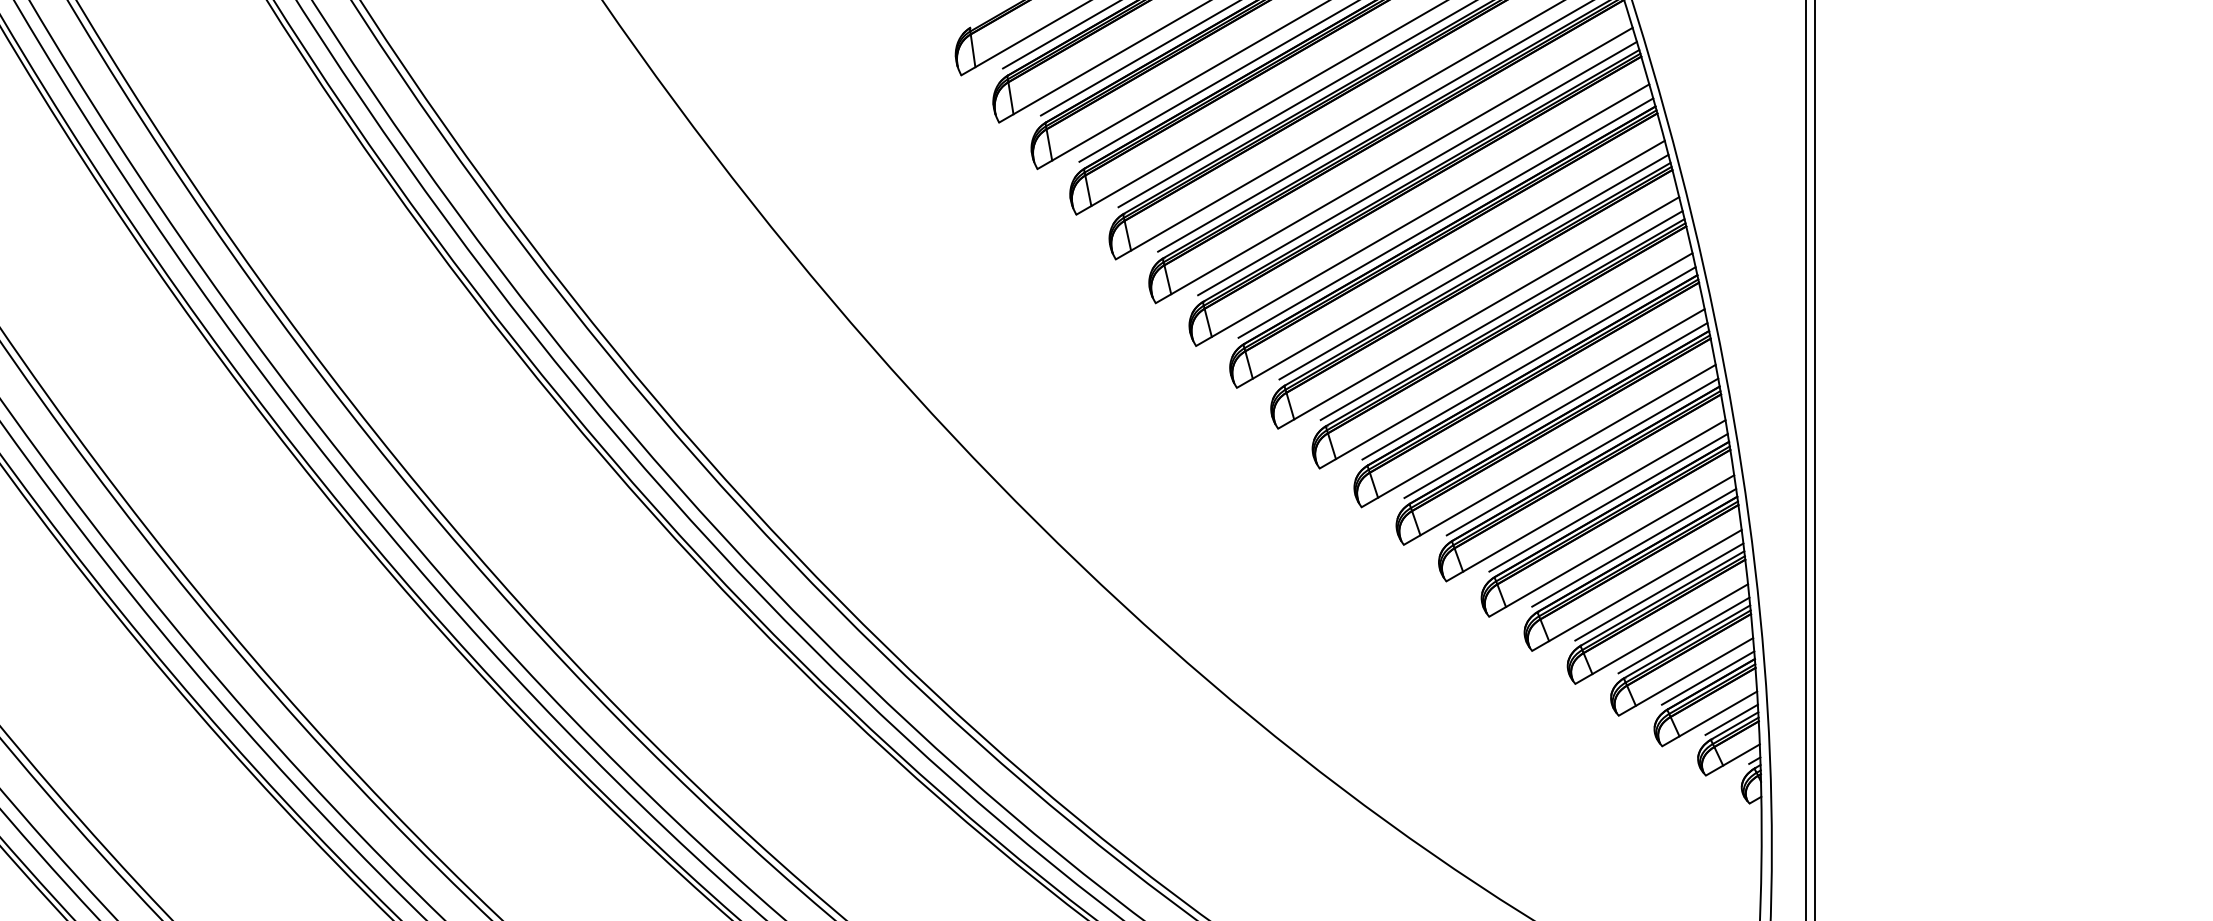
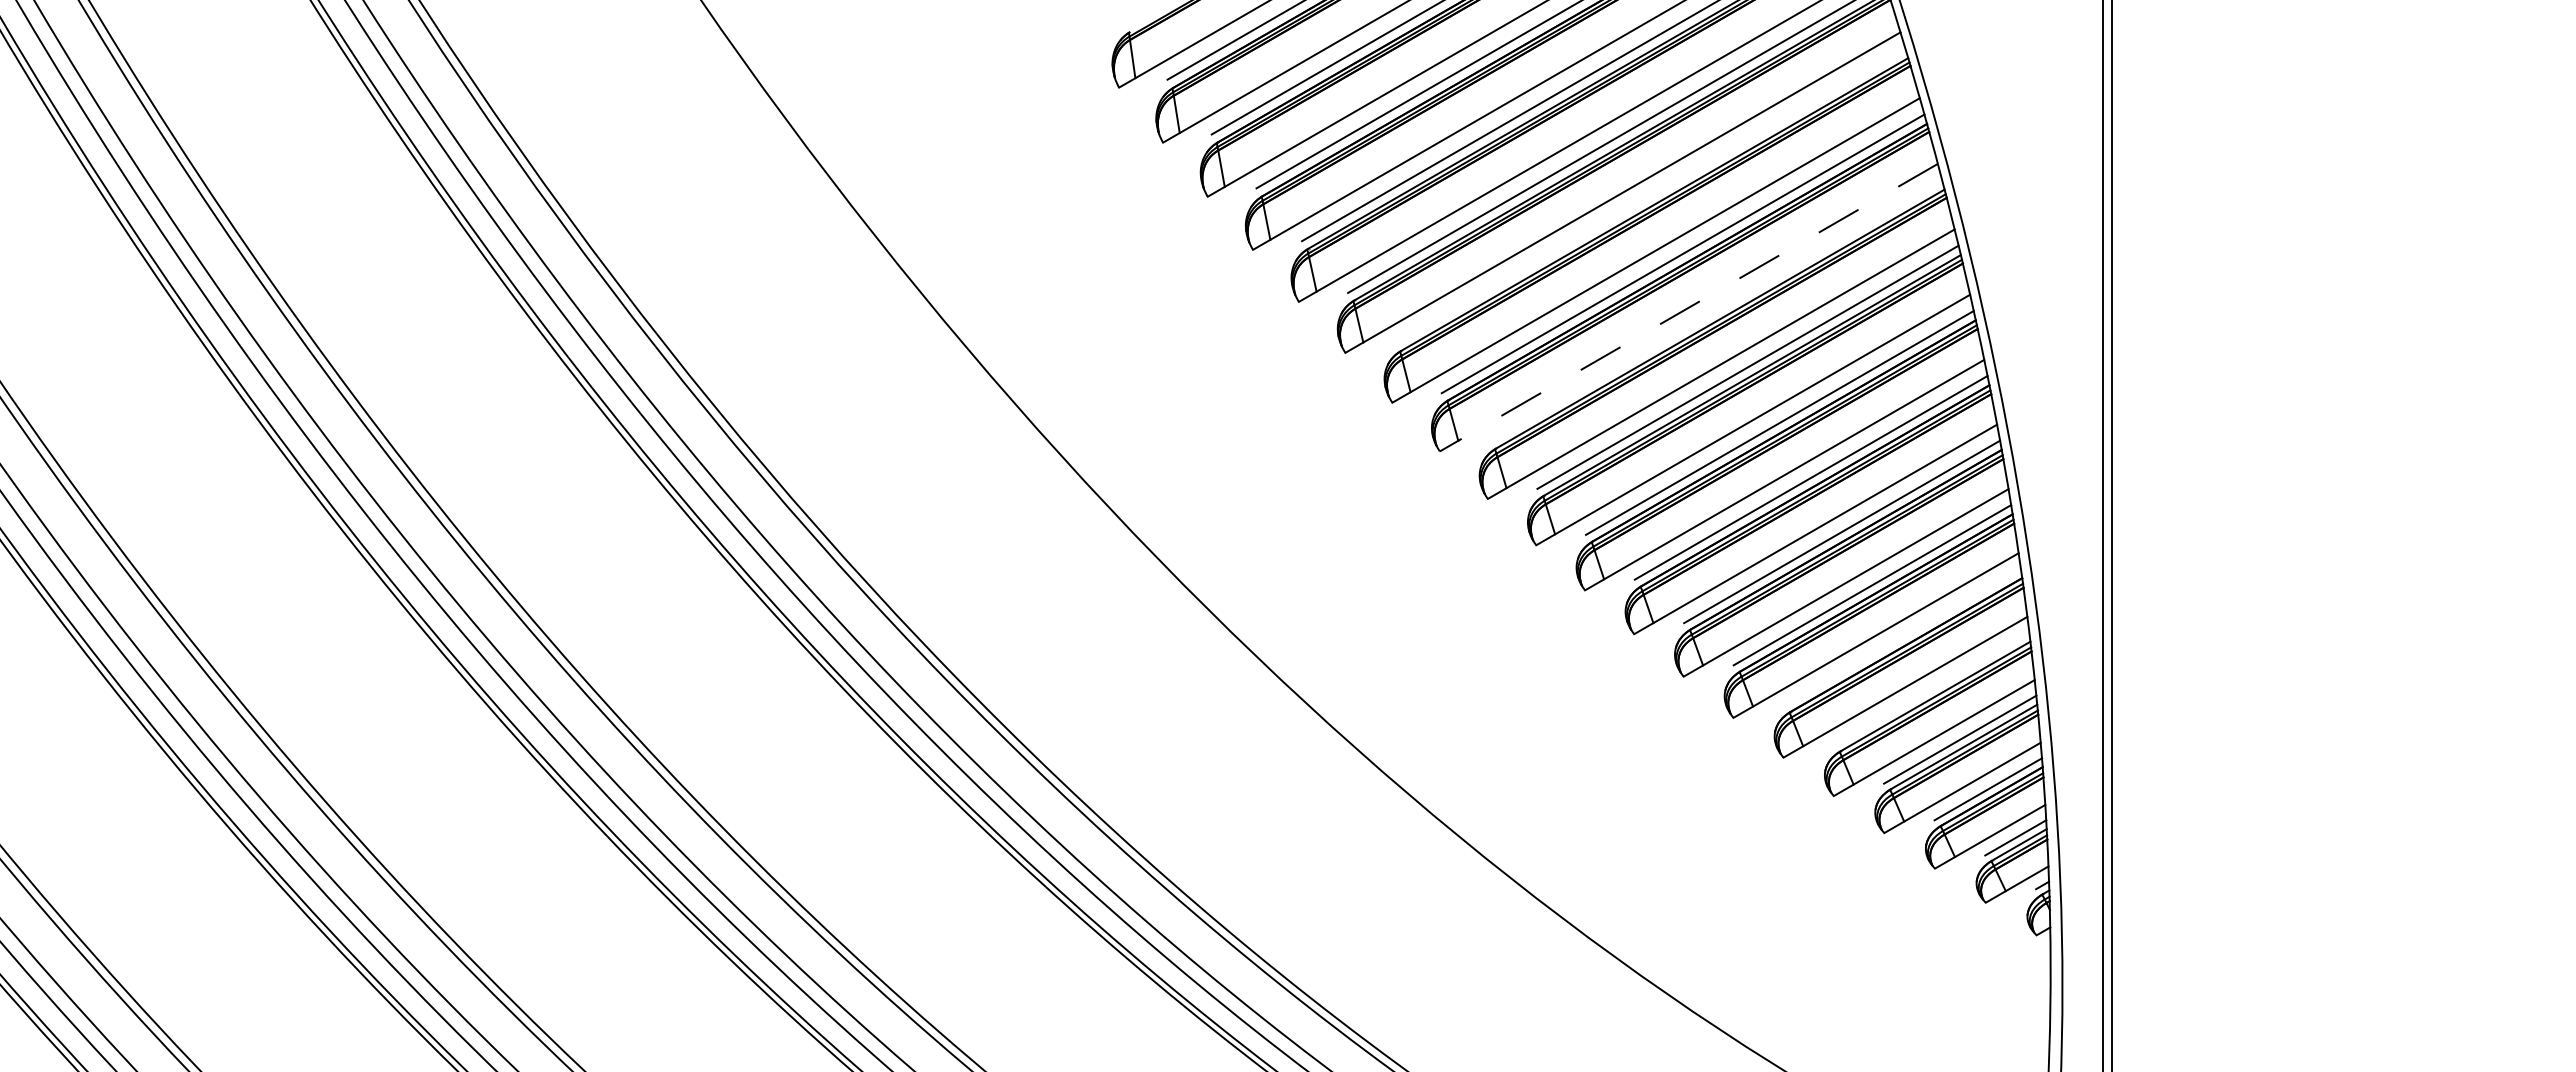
line: (1417, 167) -> (1649, 195), removed
line: (1450, 264) -> (1688, 307), solid -> dashed
line: (1473, 266) -> (1715, 310), removed
line: (1634, 547) -> (1902, 637), removed
line: (1659, 591) -> (1931, 688), removed

